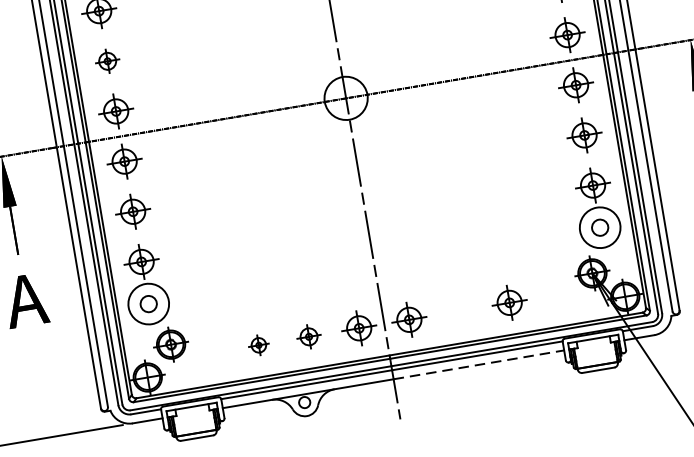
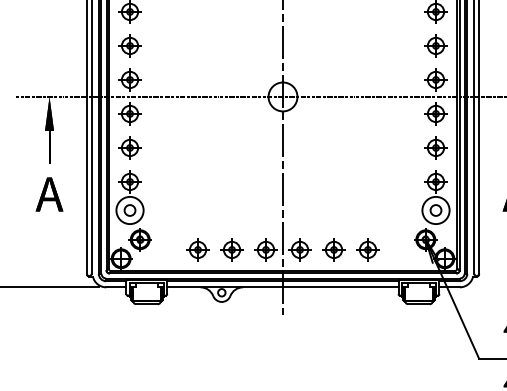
part: (106, 60) -> (129, 45), size x1.43
part: (458, 310) -> (333, 249), added
part: (308, 336) -> (231, 249), size x1.43
part: (258, 344) -> (197, 249), size x1.67
line: (478, 365) -> (340, 287), dashed -> solid

